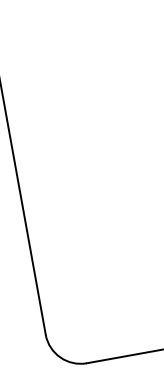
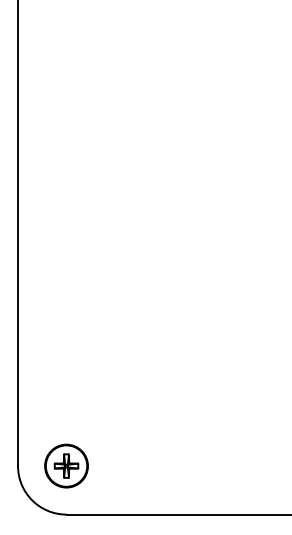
part: (80, 327) -> (66, 465), added

